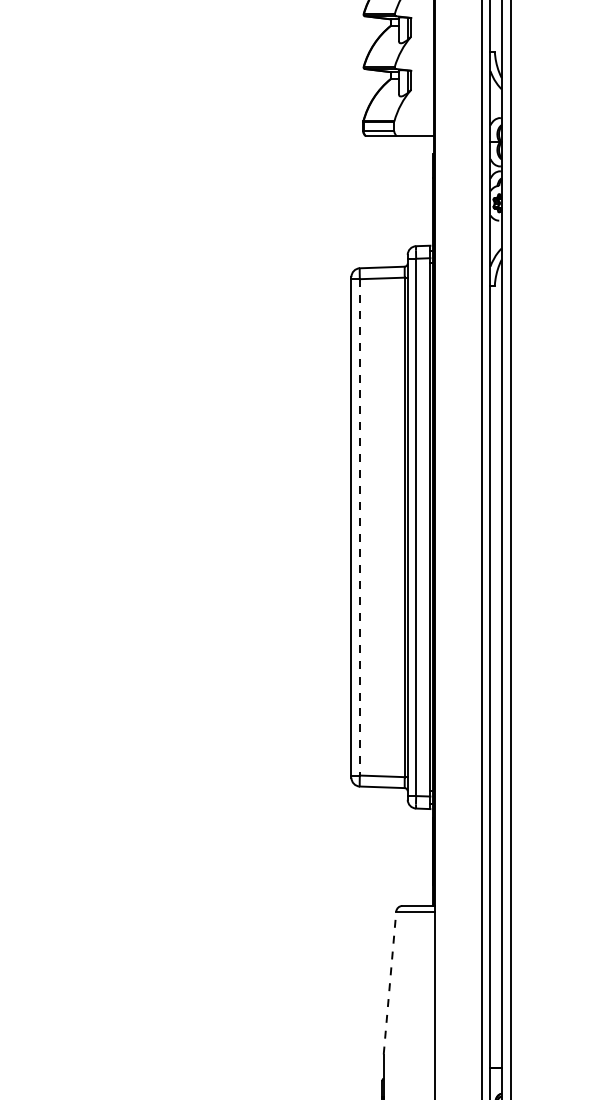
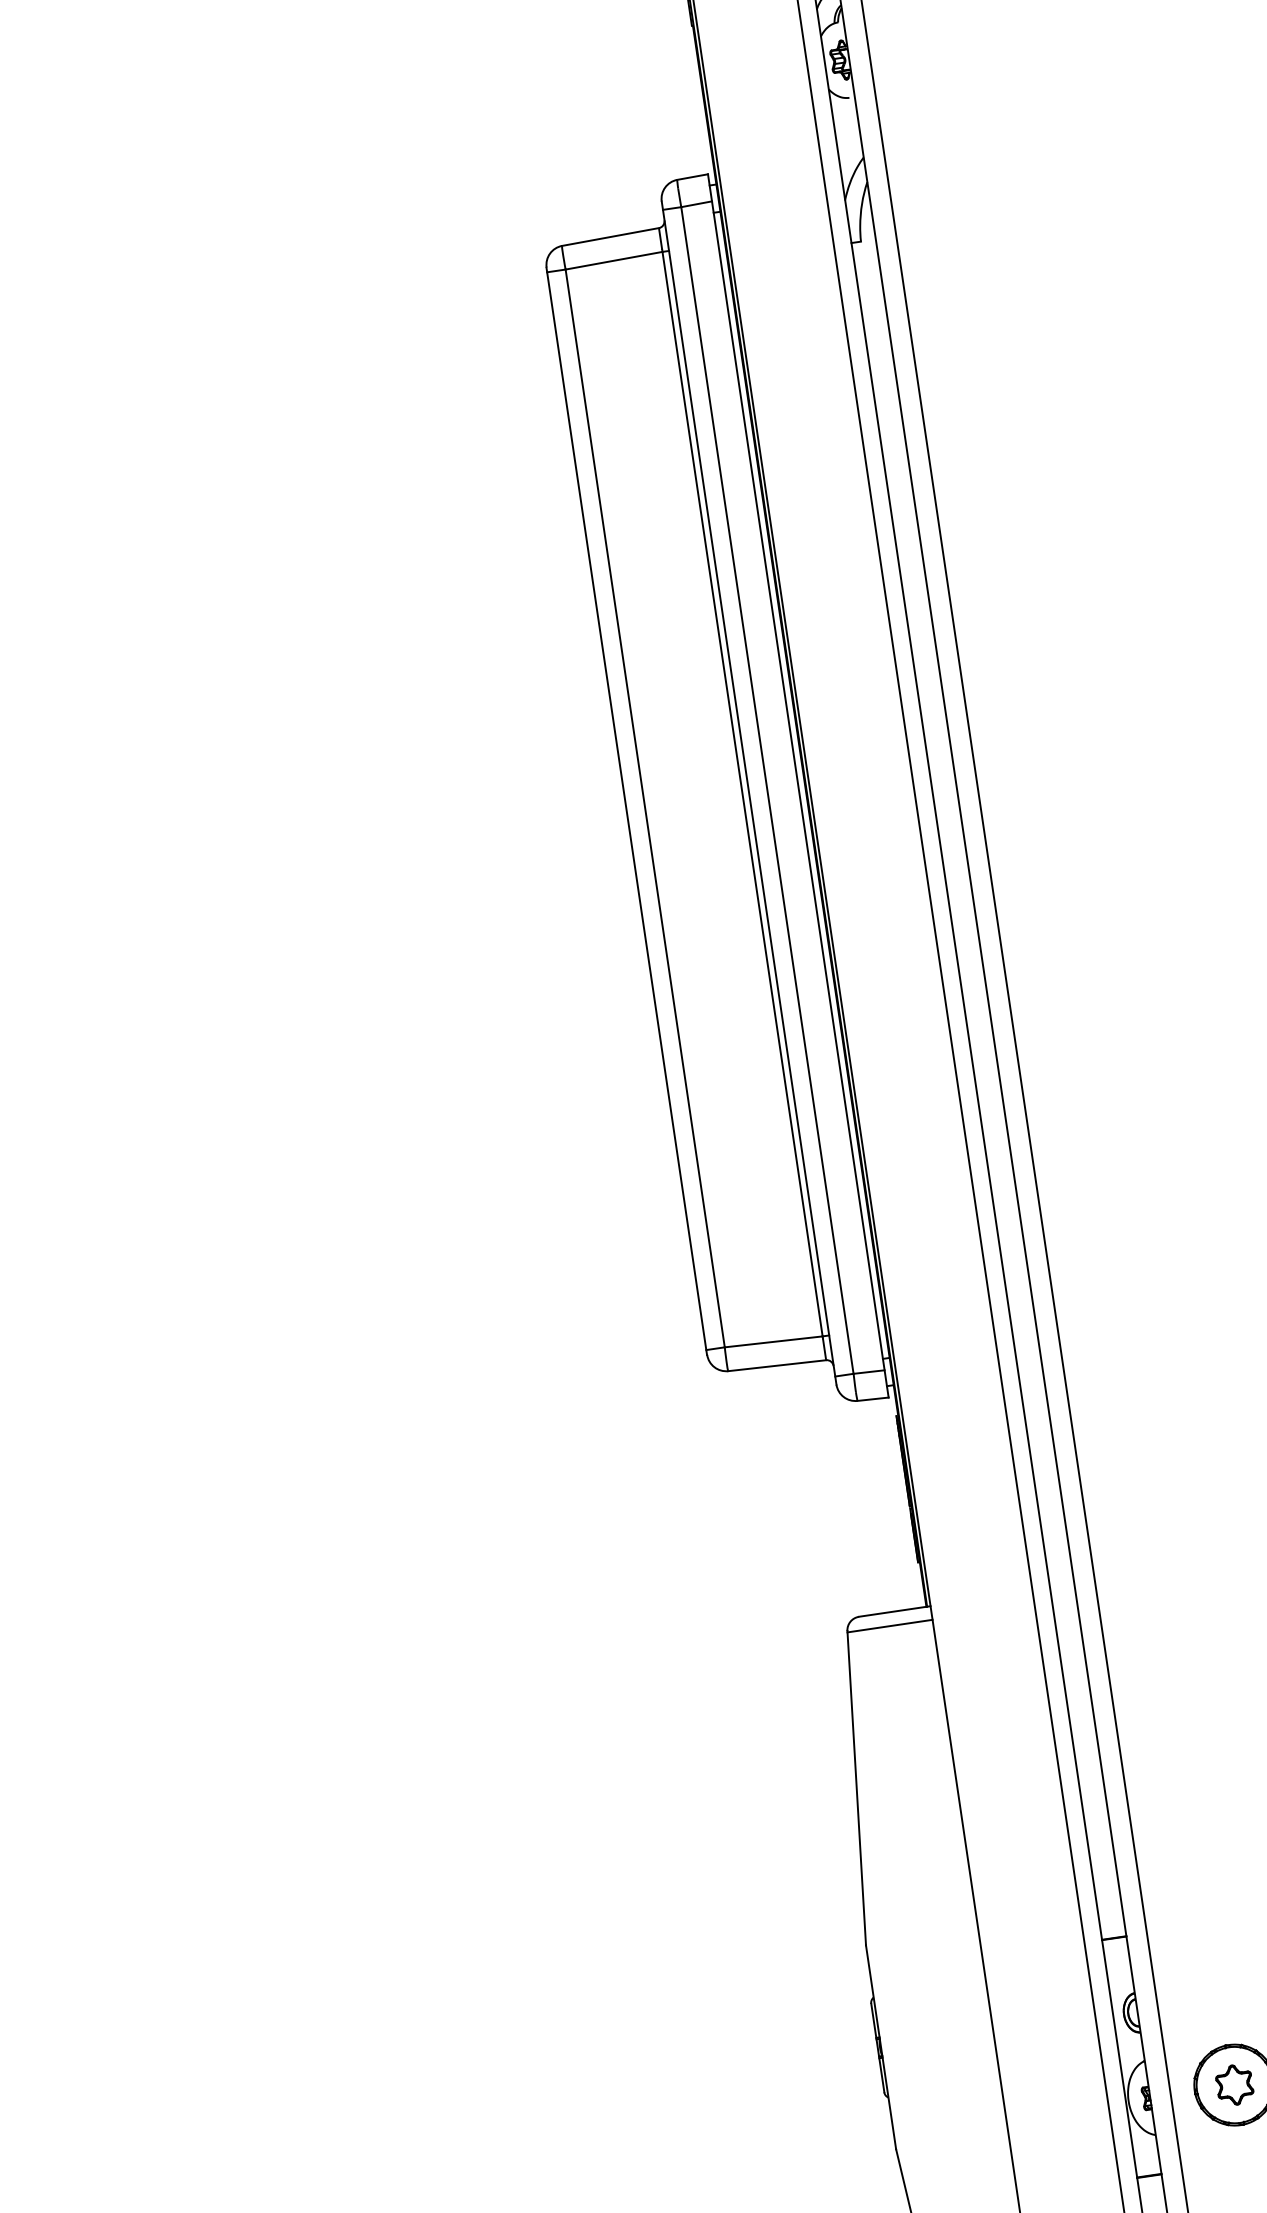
line: (359, 527) -> (644, 808), dashed -> solid
line: (390, 983) -> (857, 1789), dashed -> solid

